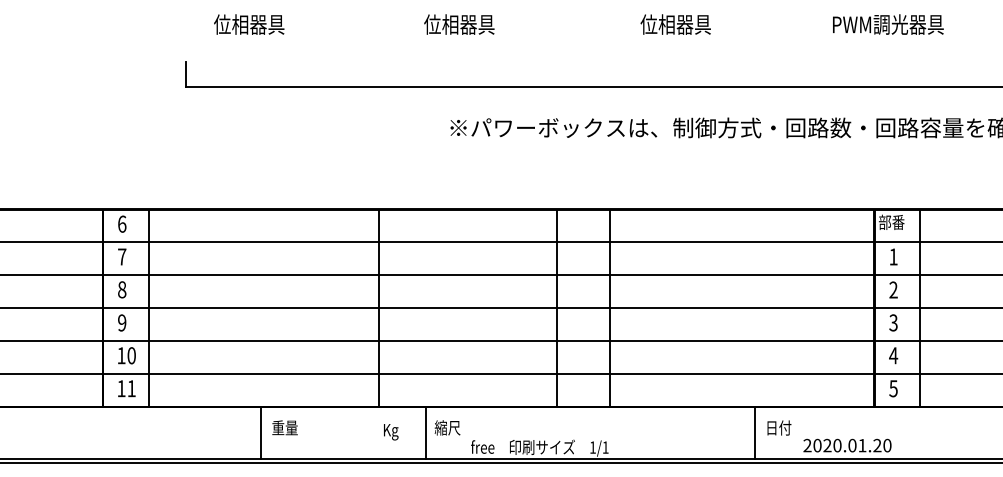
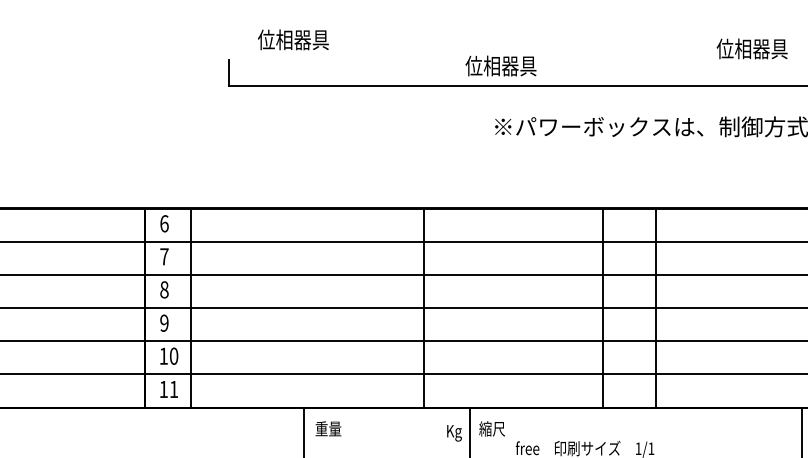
text: (249, 24) -> (293, 39), moved
text: (459, 24) -> (501, 65), moved
text: (675, 24) -> (751, 48), moved
text: (391, 432) -> (454, 433), moved

